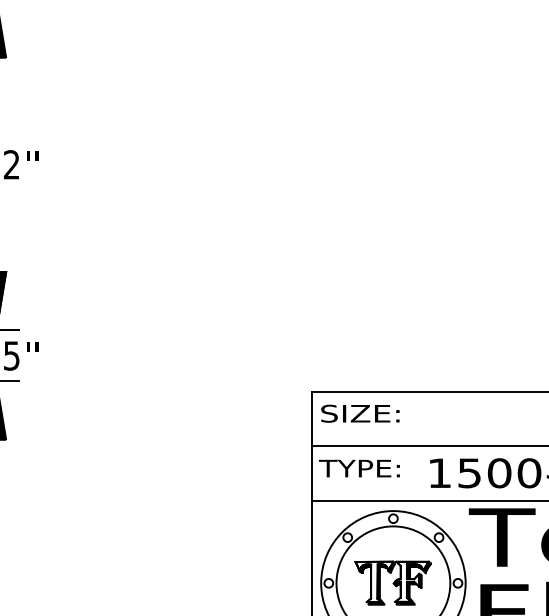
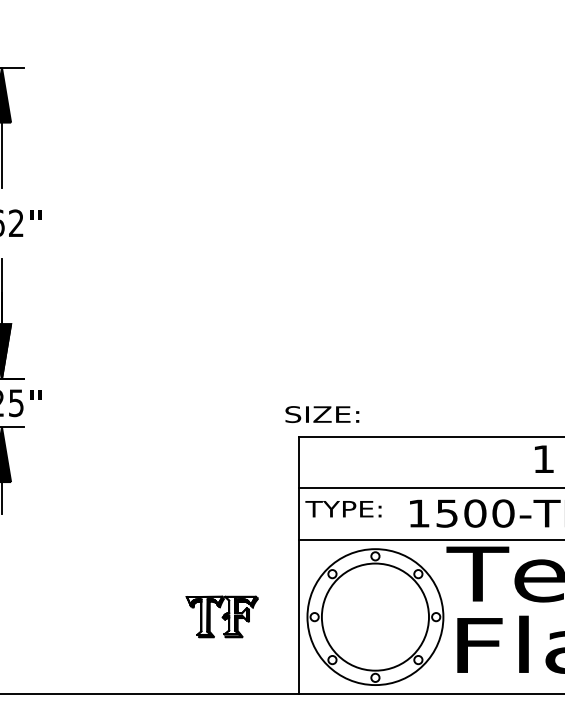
text: (360, 413) -> (322, 414), moved
part: (392, 582) -> (221, 616), moved

